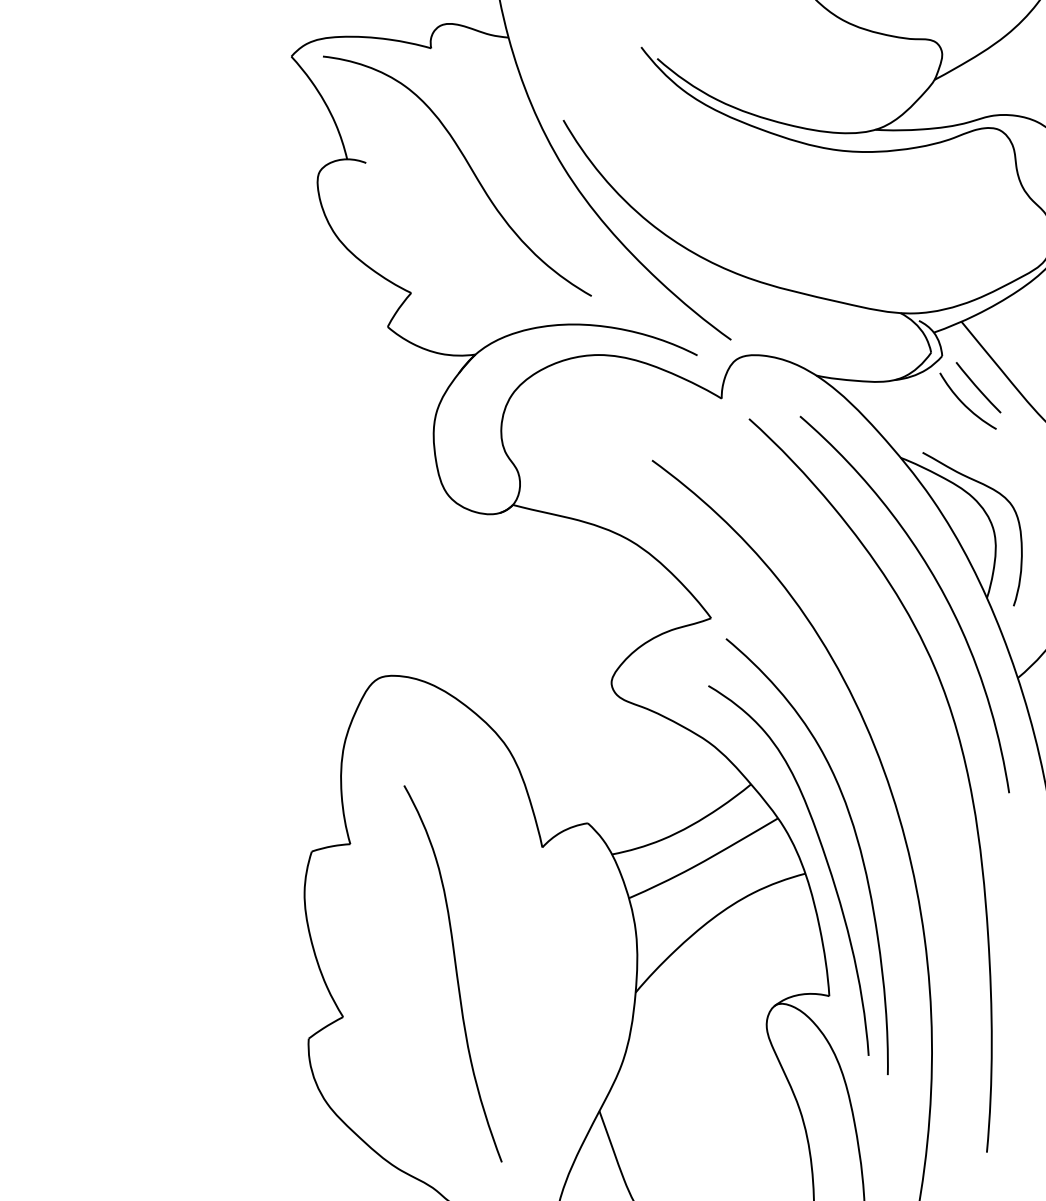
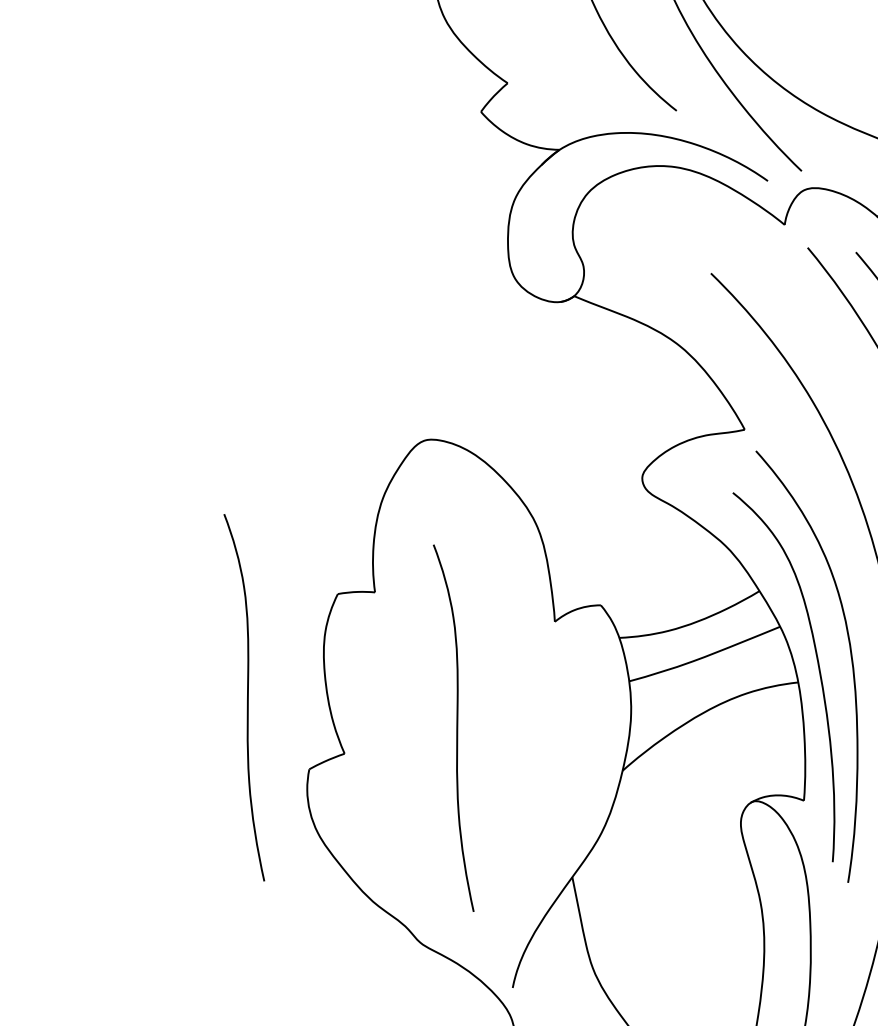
curve: (232, 973) -> (246, 697), added

